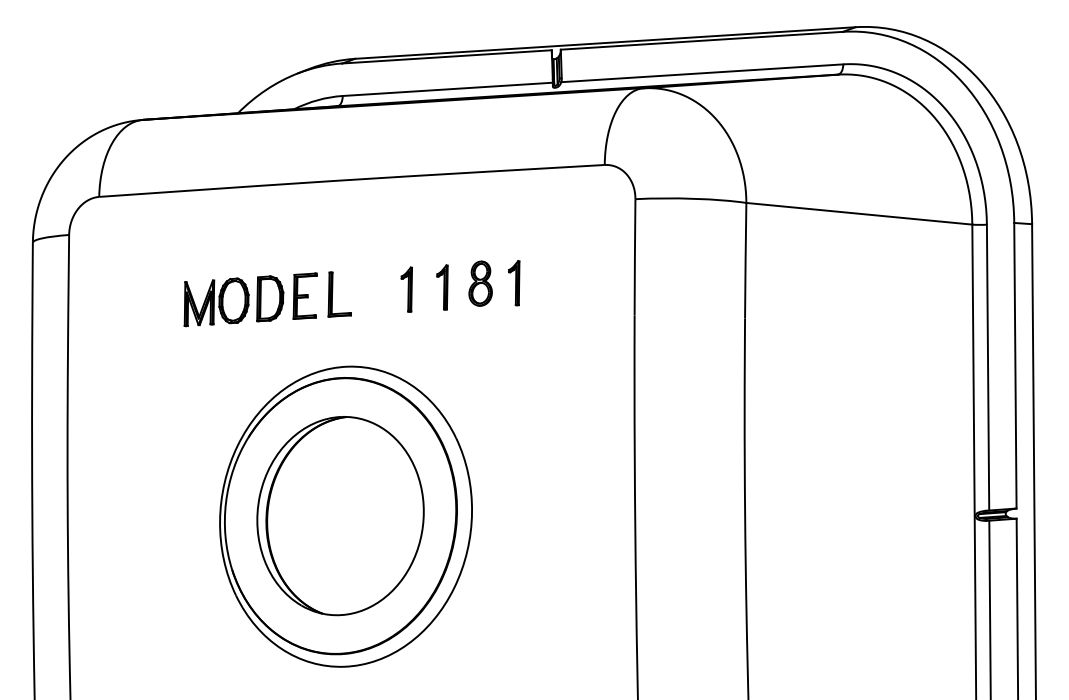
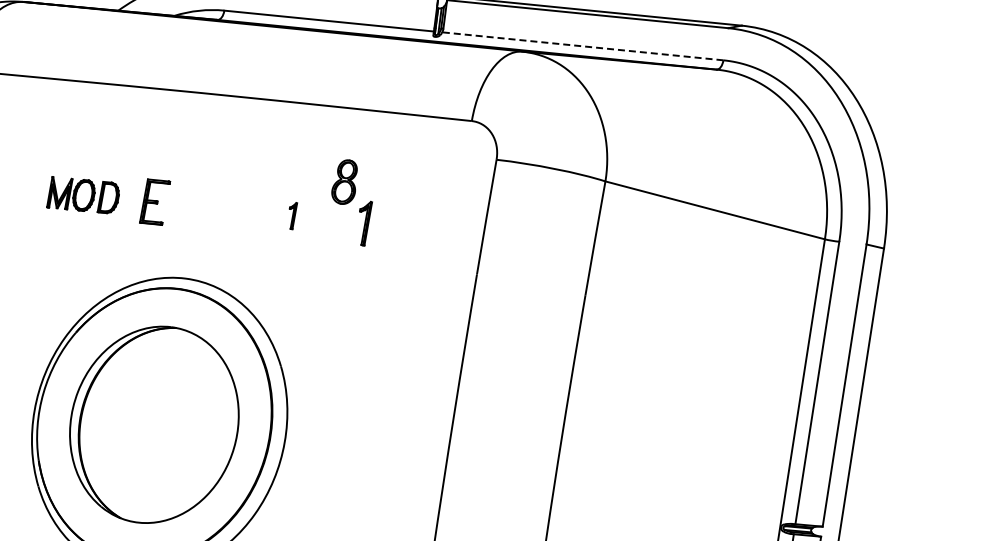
line: (701, 73) -> (582, 46), solid -> dashed
part: (480, 283) -> (345, 181), moved
part: (442, 287) -> (291, 215), size x0.6
part: (406, 289) -> (256, 211), removed
part: (332, 294) -> (182, 204), removed
part: (233, 301) -> (83, 195), size x0.7

